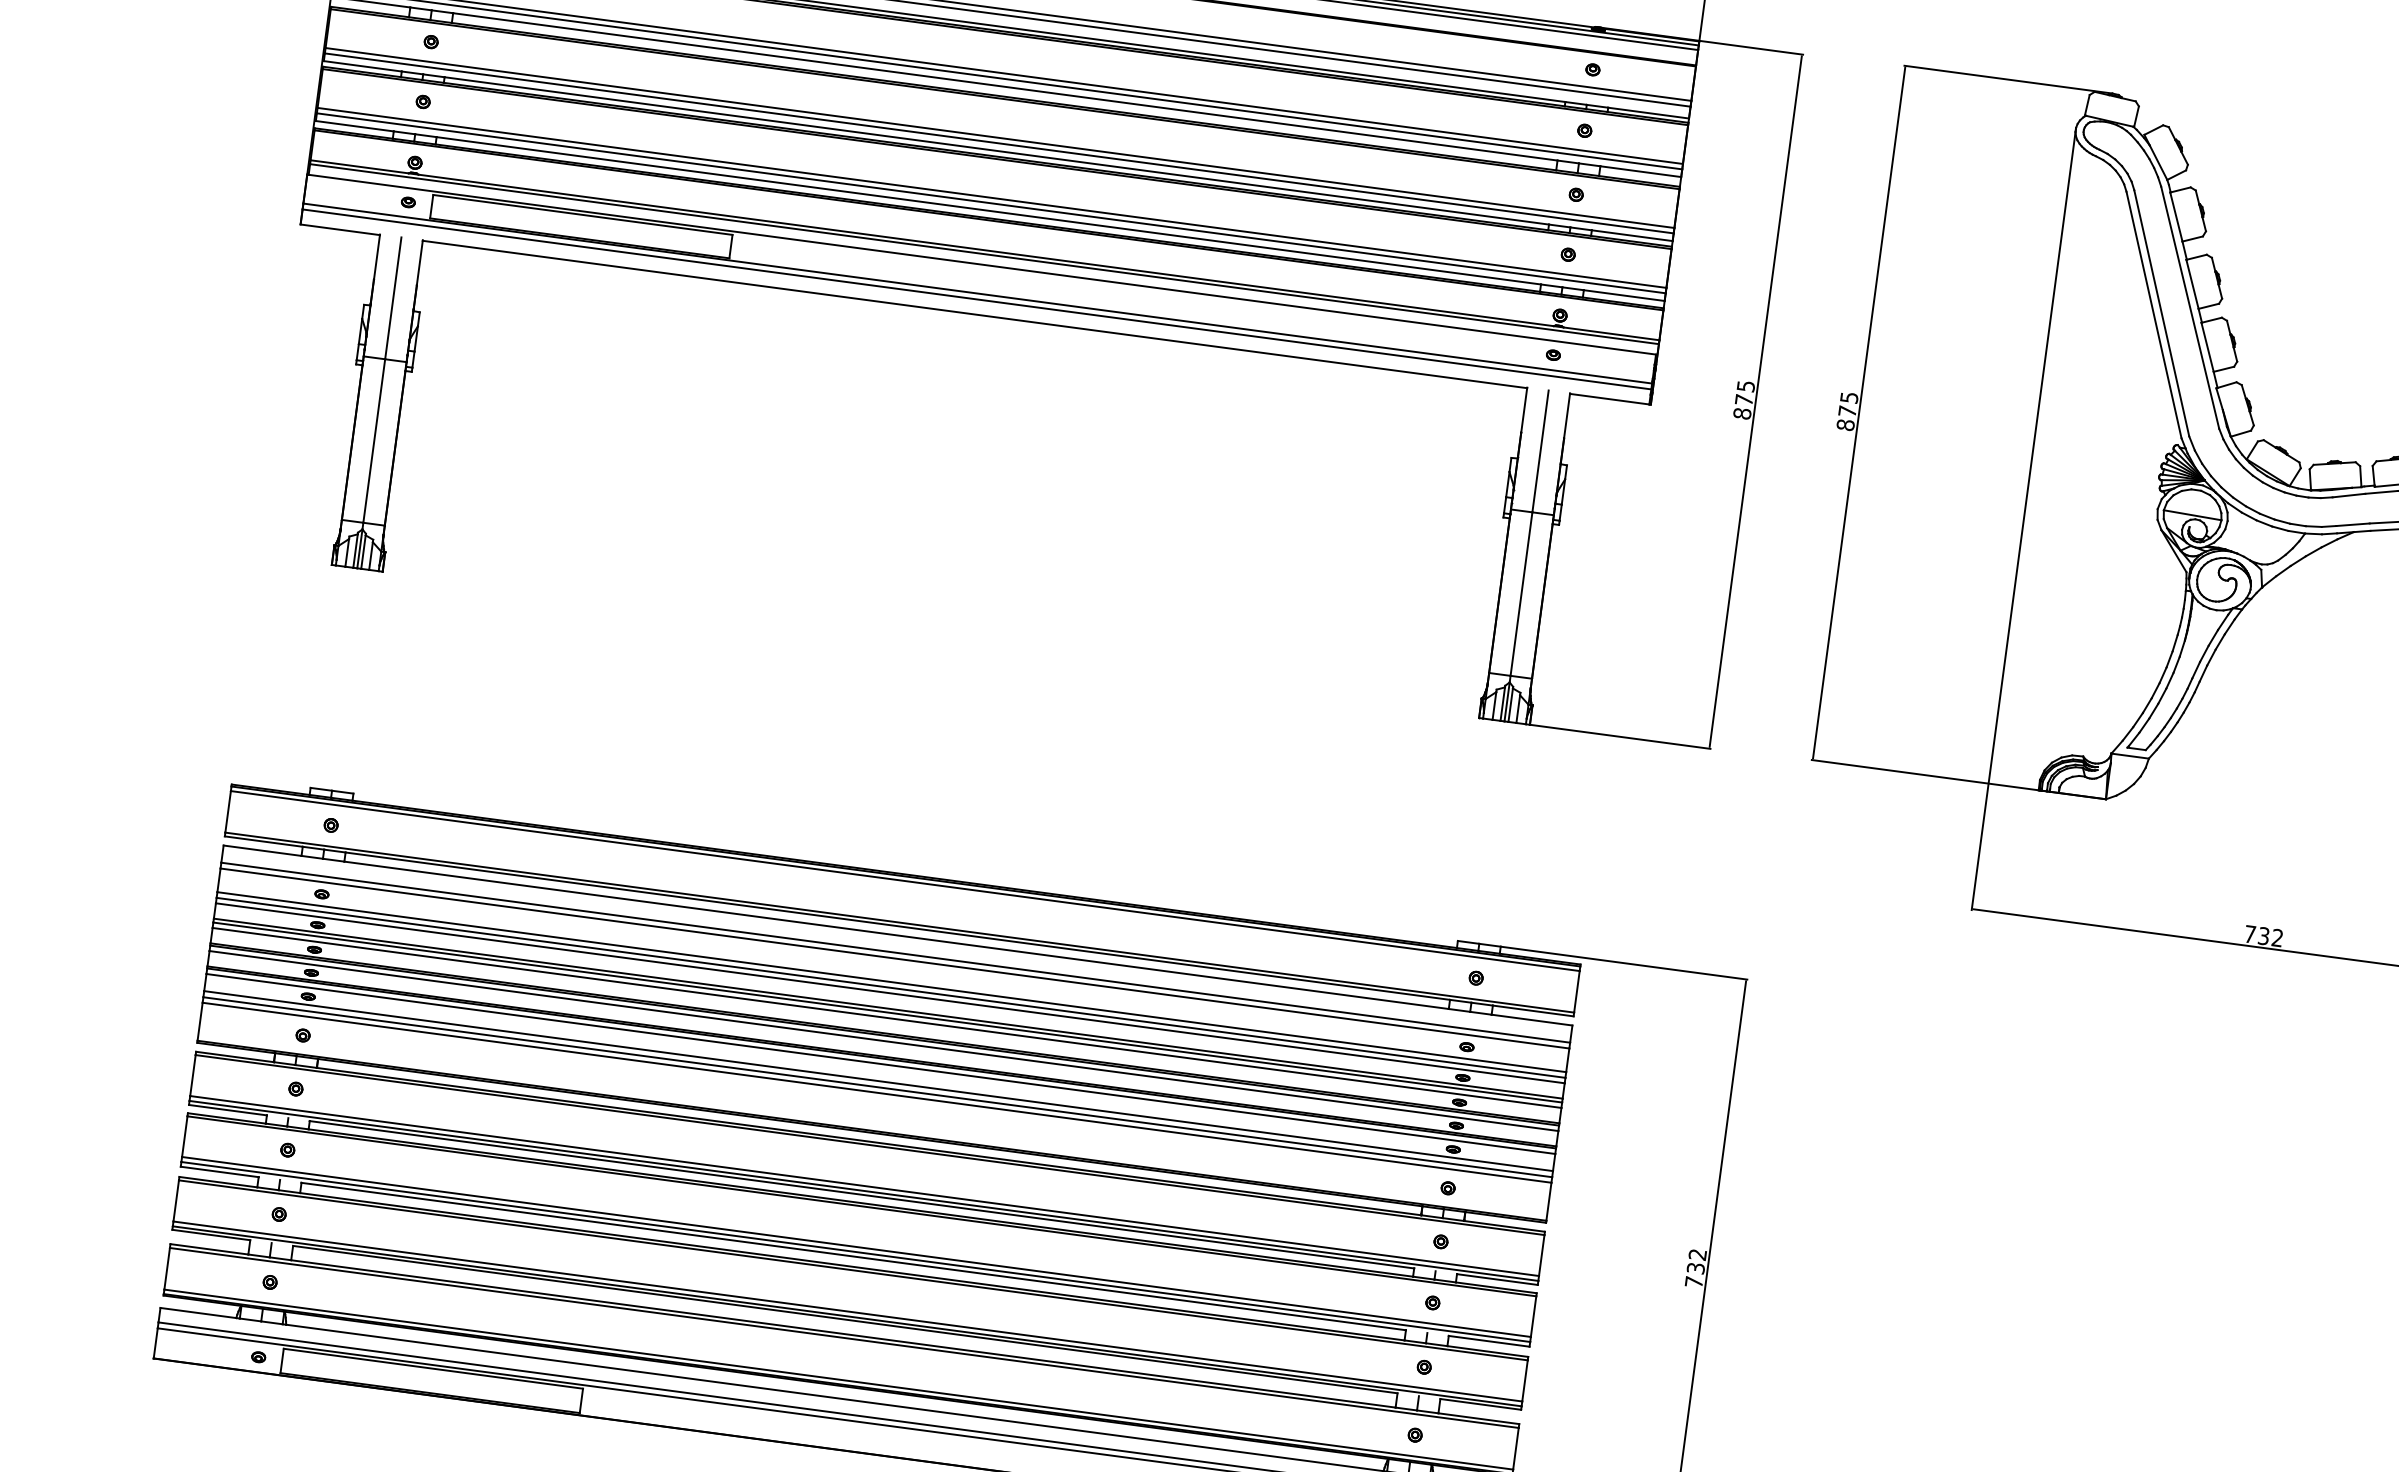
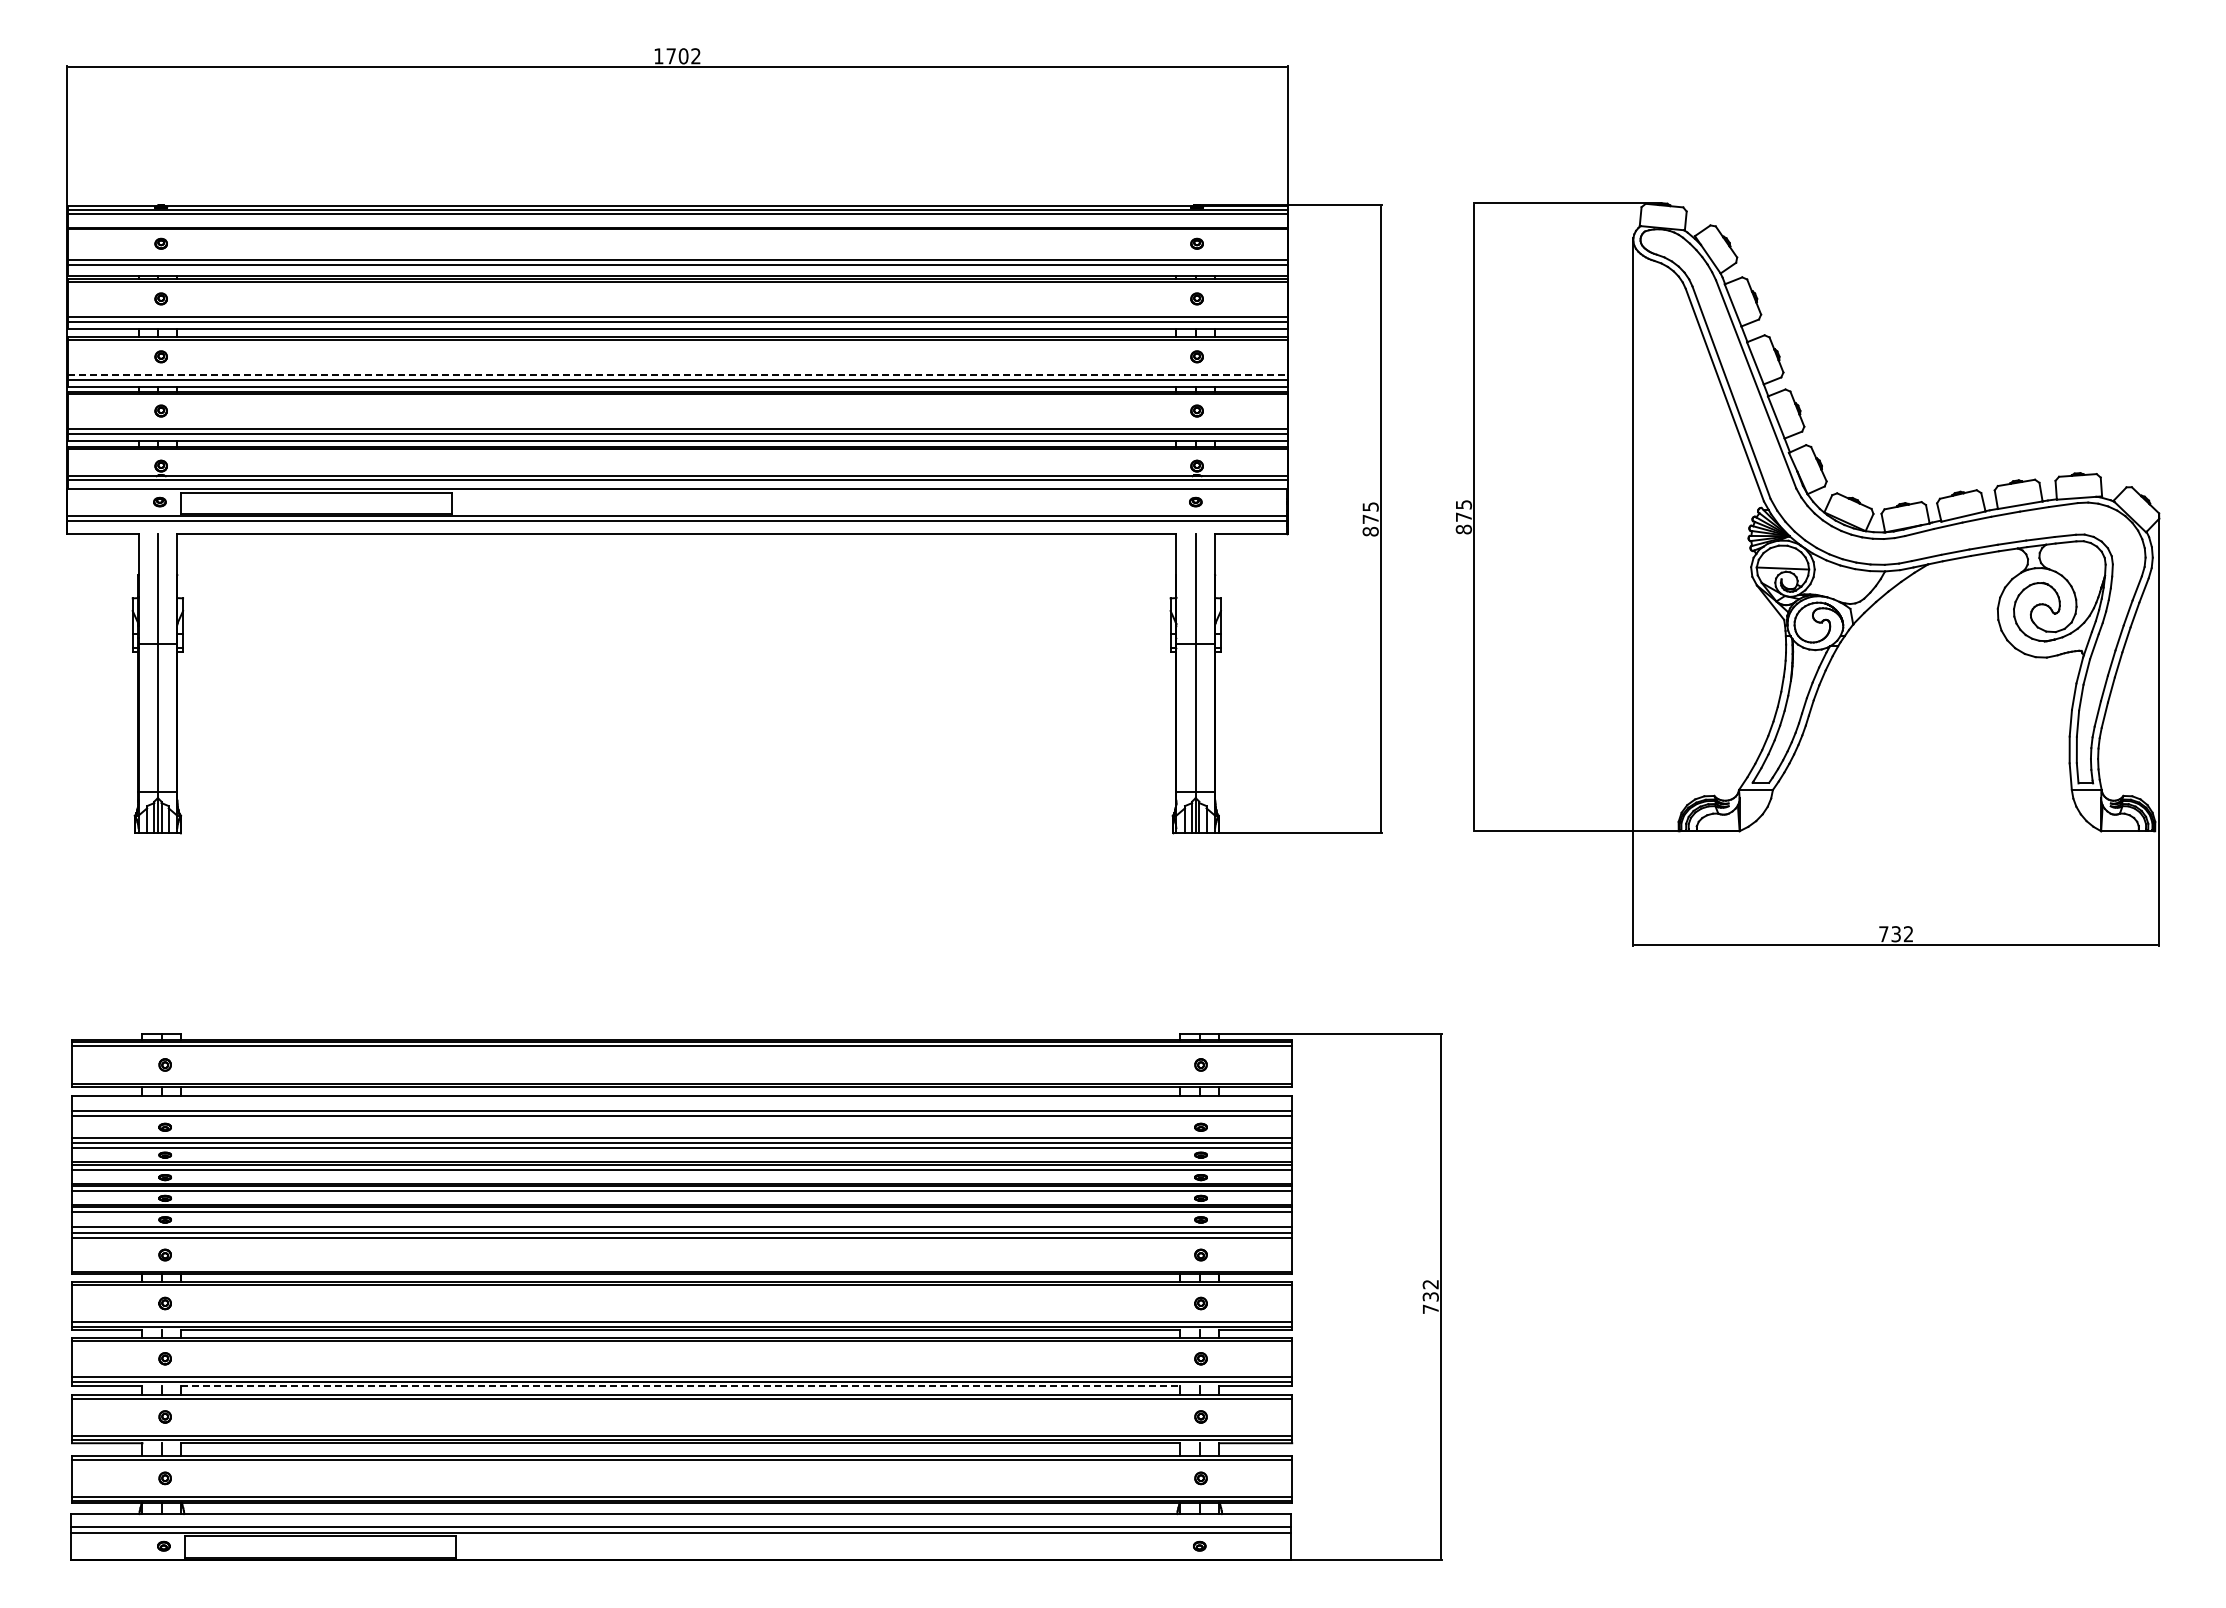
line: (1000, 137) -> (678, 374), solid -> dashed
line: (853, 1256) -> (680, 1386), solid -> dashed

